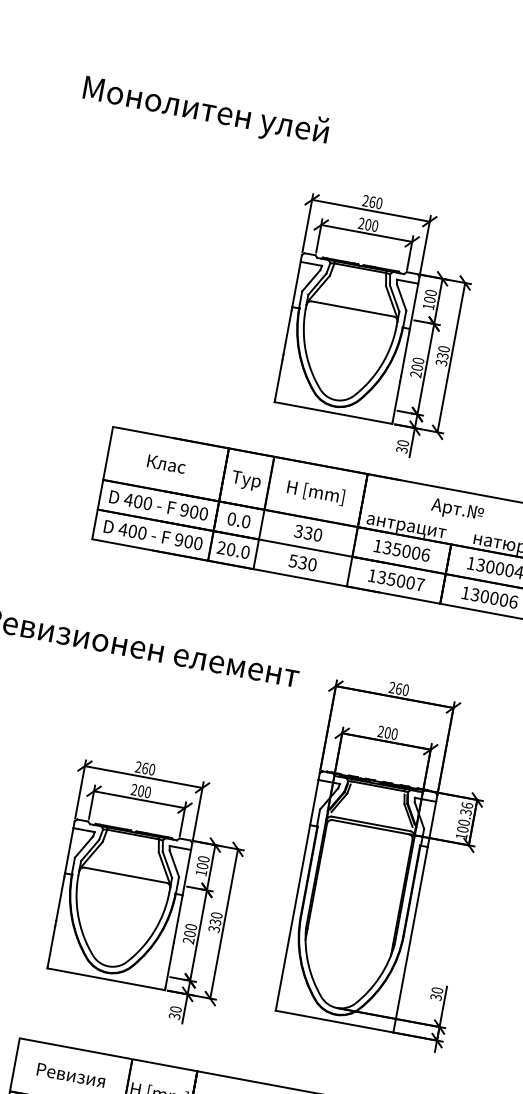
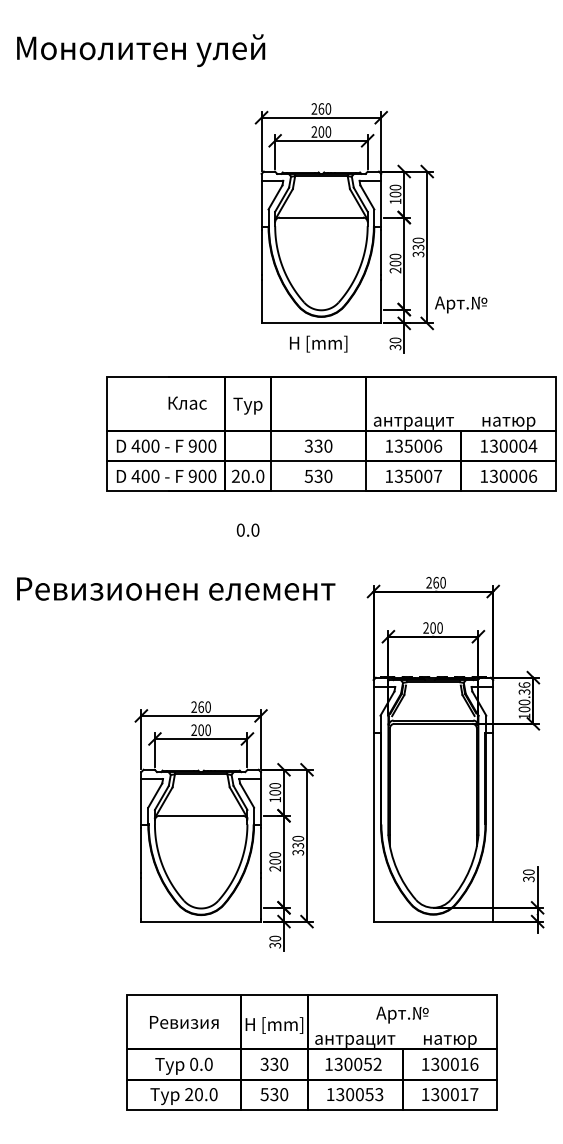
text: (166, 463) -> (187, 402), moved
text: (315, 492) -> (318, 343), moved
text: (457, 510) -> (461, 304), moved
text: (238, 519) -> (247, 529), moved

